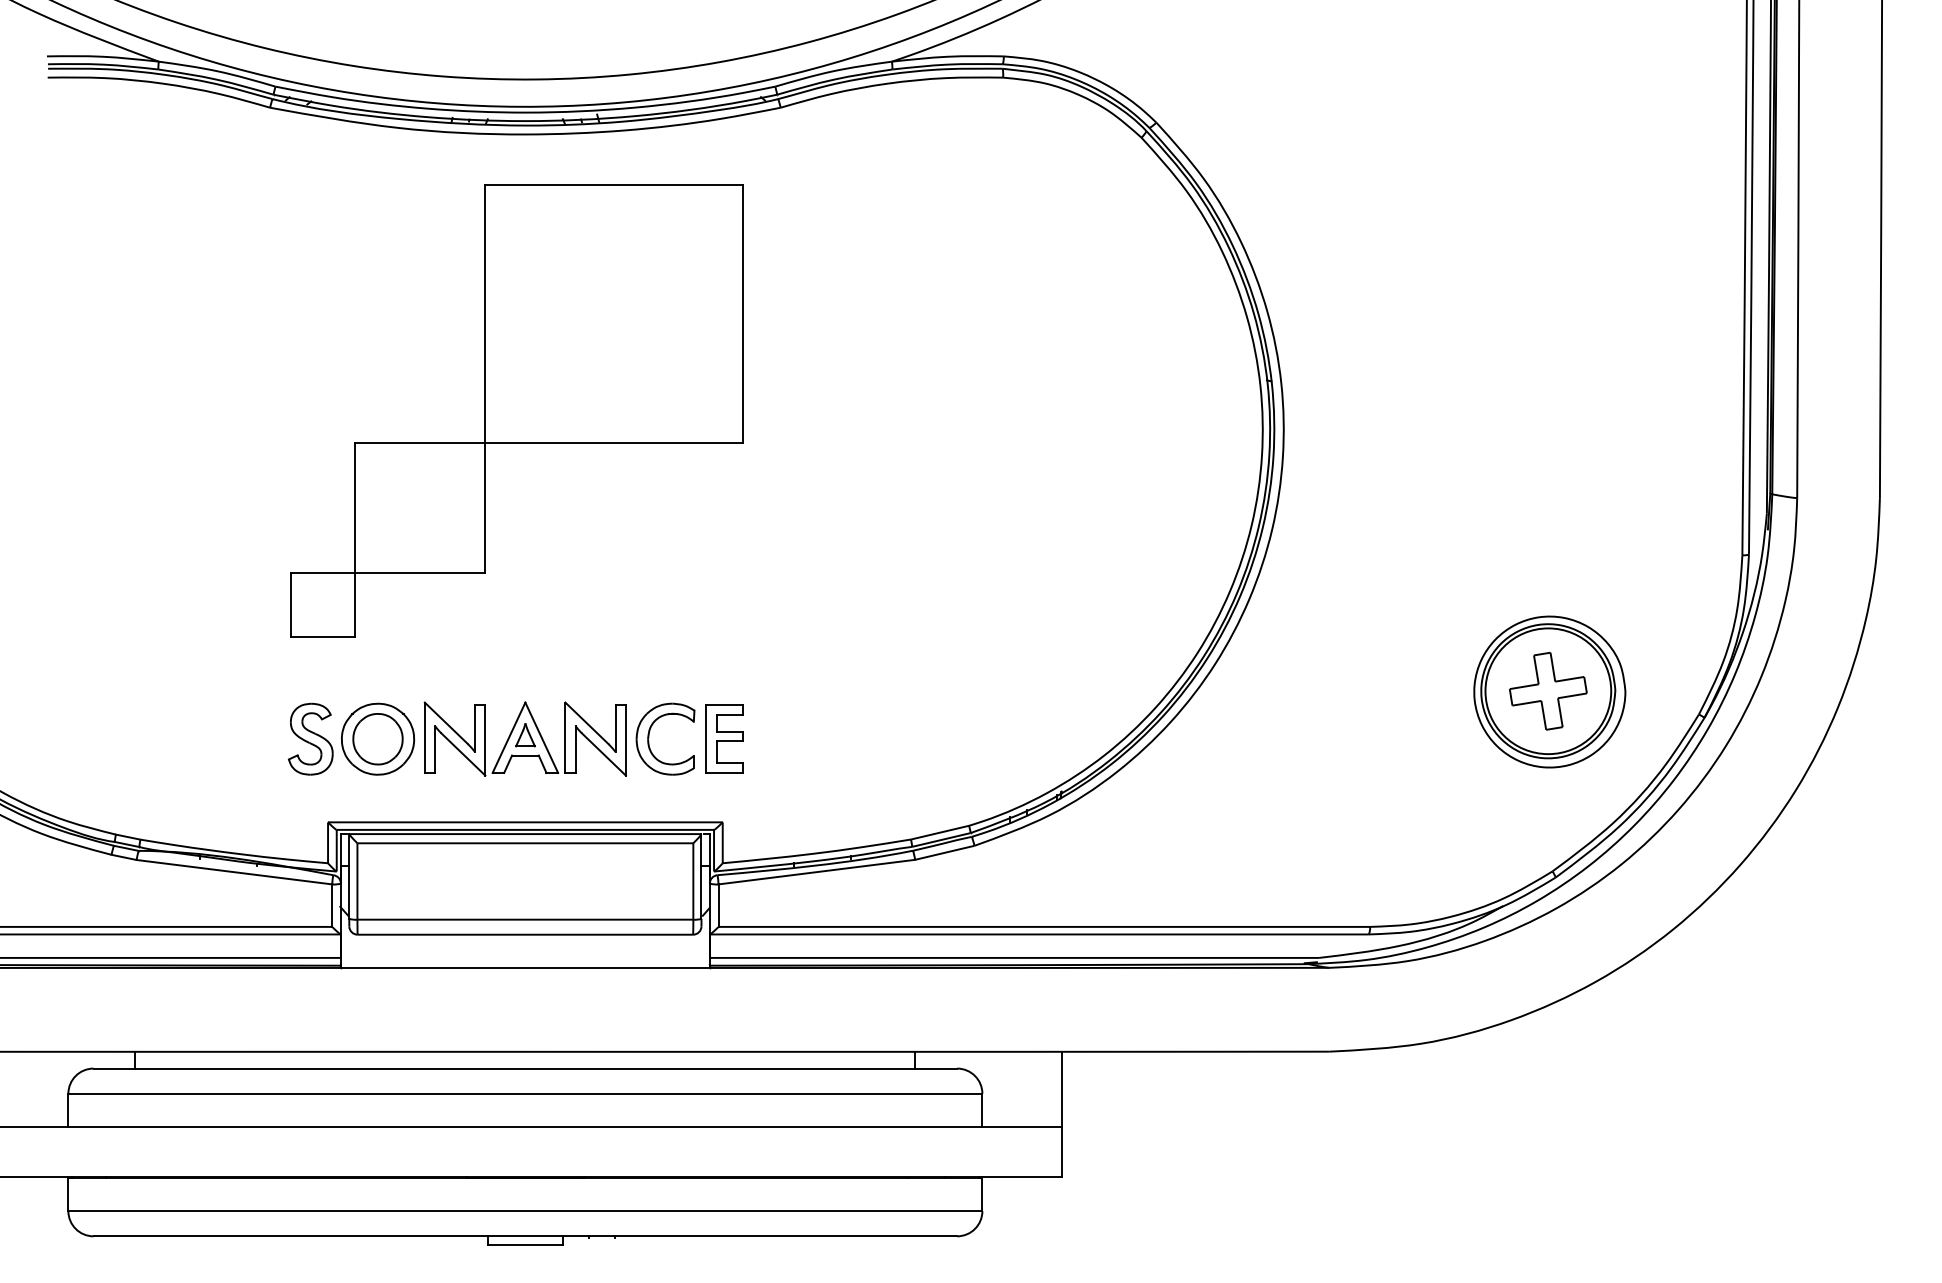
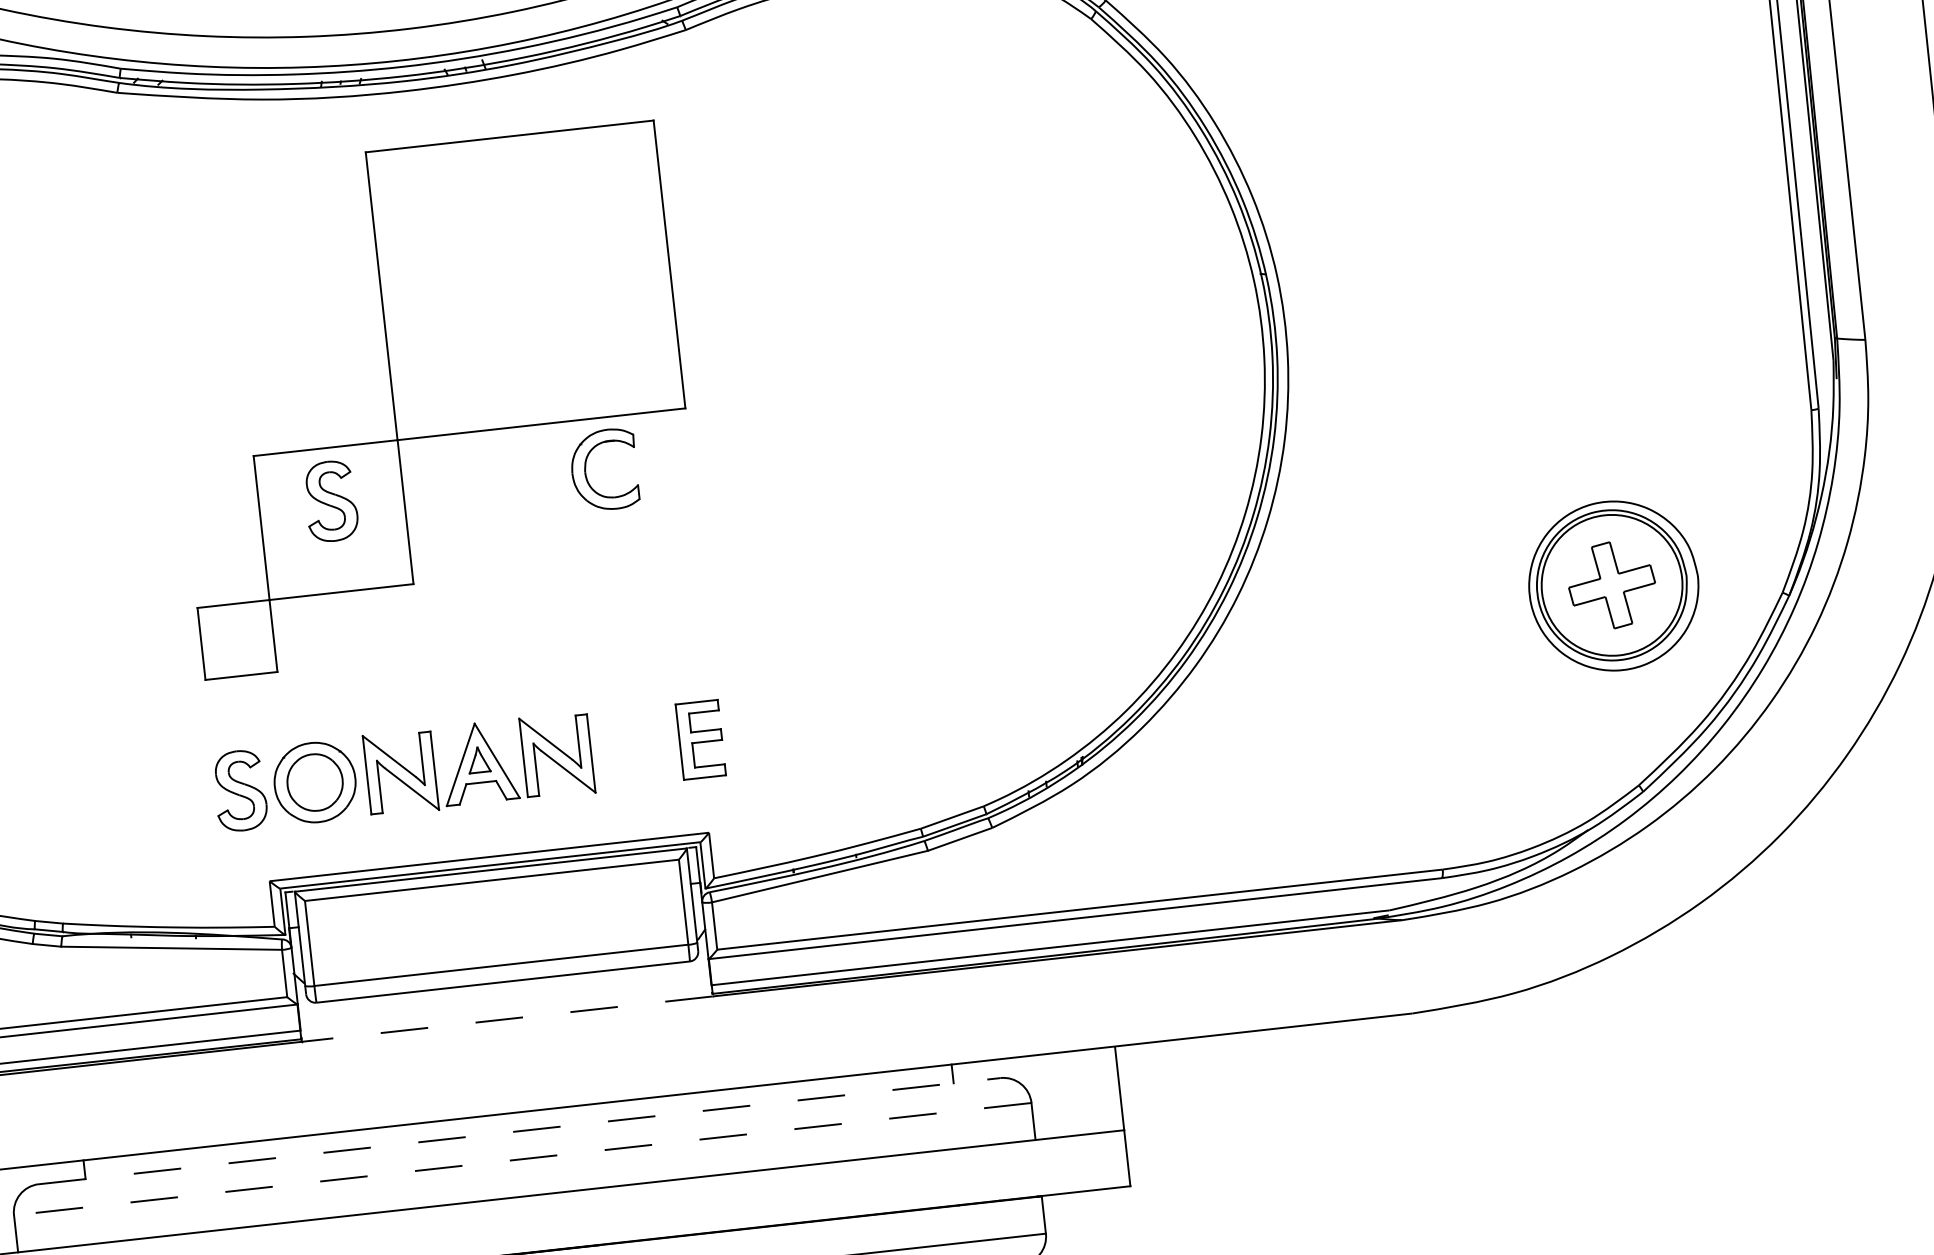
part: (419, 490) -> (330, 500), added
part: (649, 737) -> (586, 470), moved
line: (524, 967) -> (506, 1018), solid -> dashed
line: (525, 1068) -> (519, 1131), solid -> dashed
line: (525, 1093) -> (522, 1158), solid -> dashed

